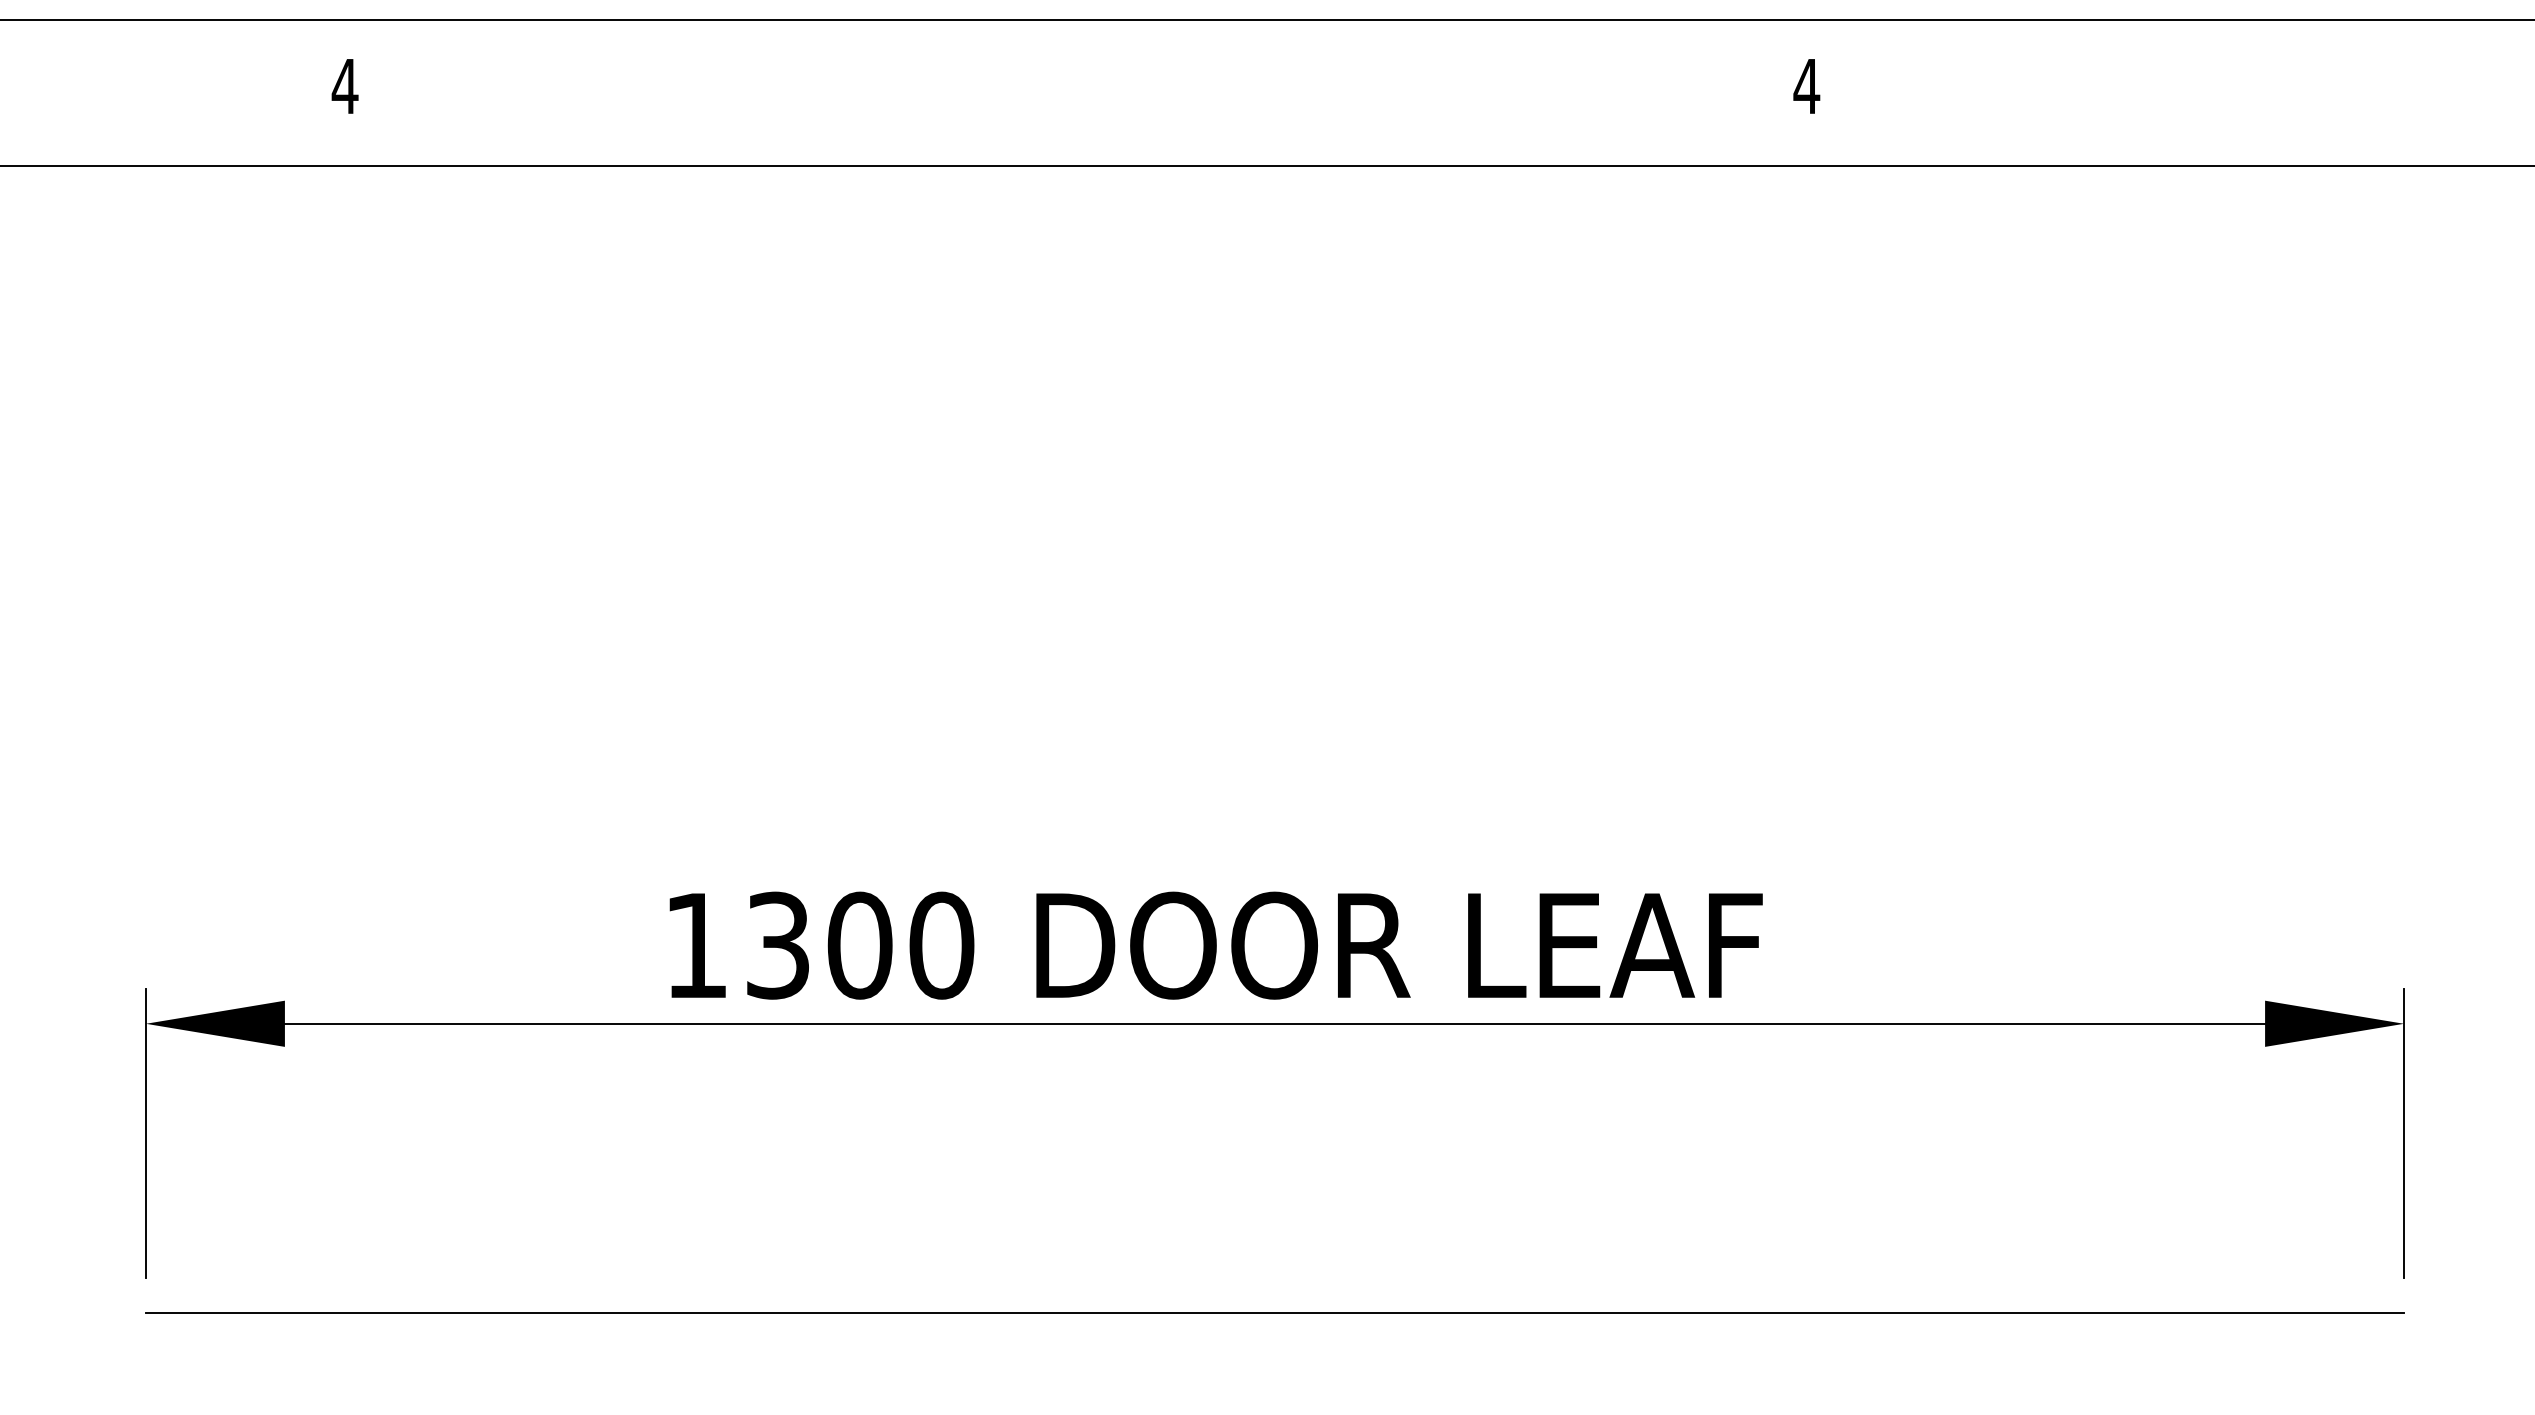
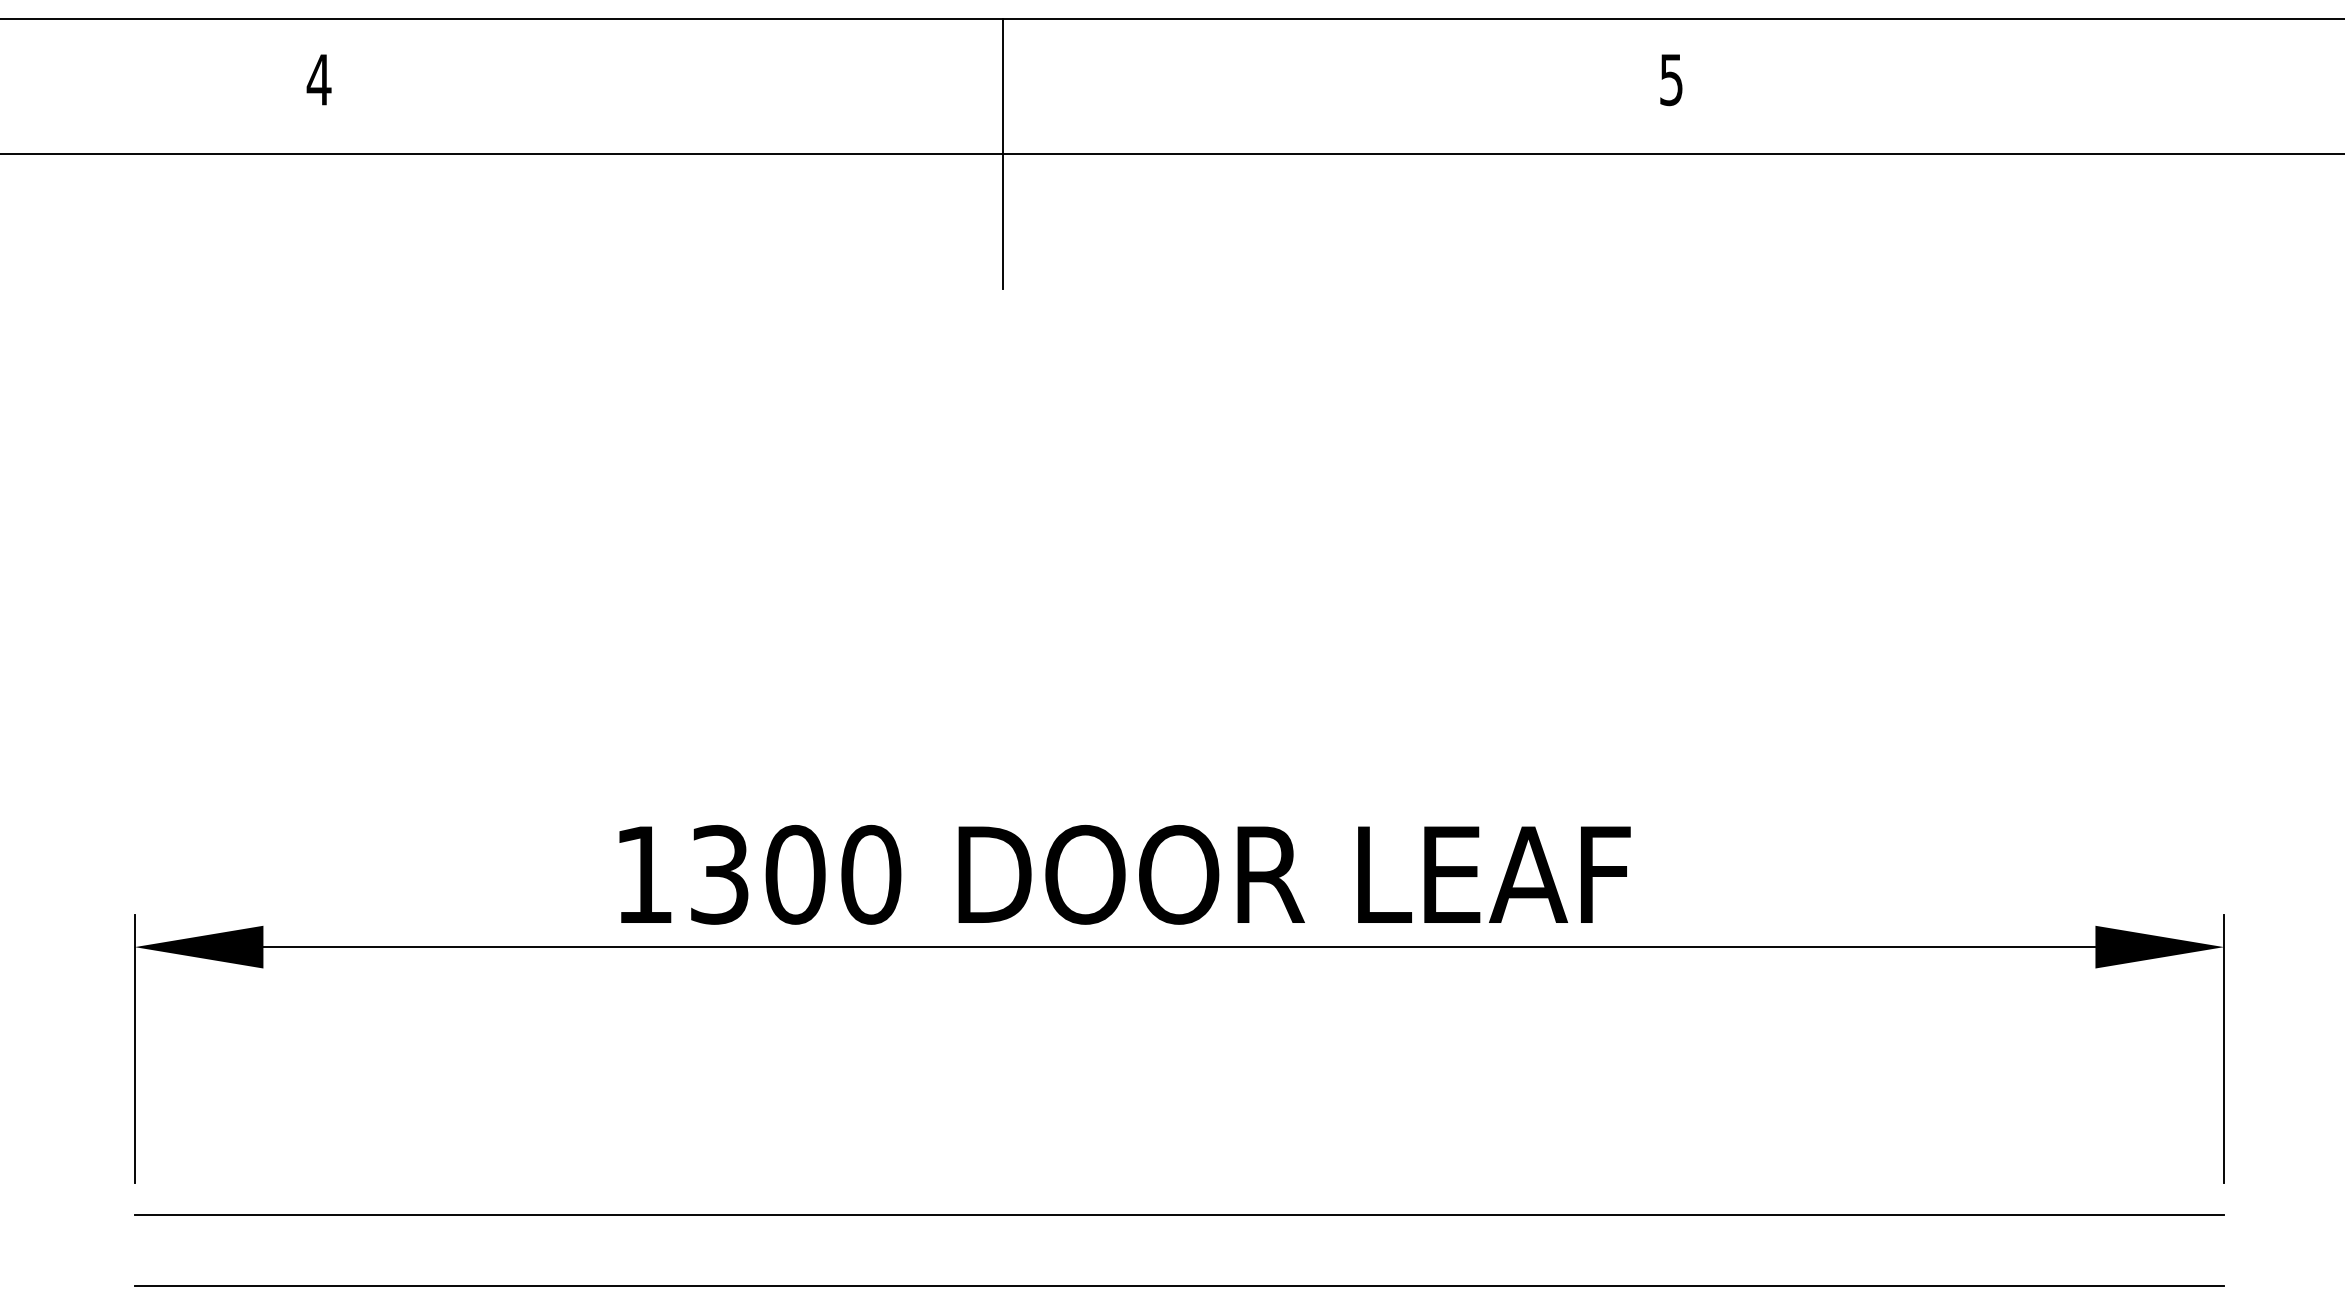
text: (1806, 86) -> (1671, 79), 4 -> 5
line: (1084, 166) -> (1003, 153), added
line: (1274, 1389) -> (1178, 1285), added

